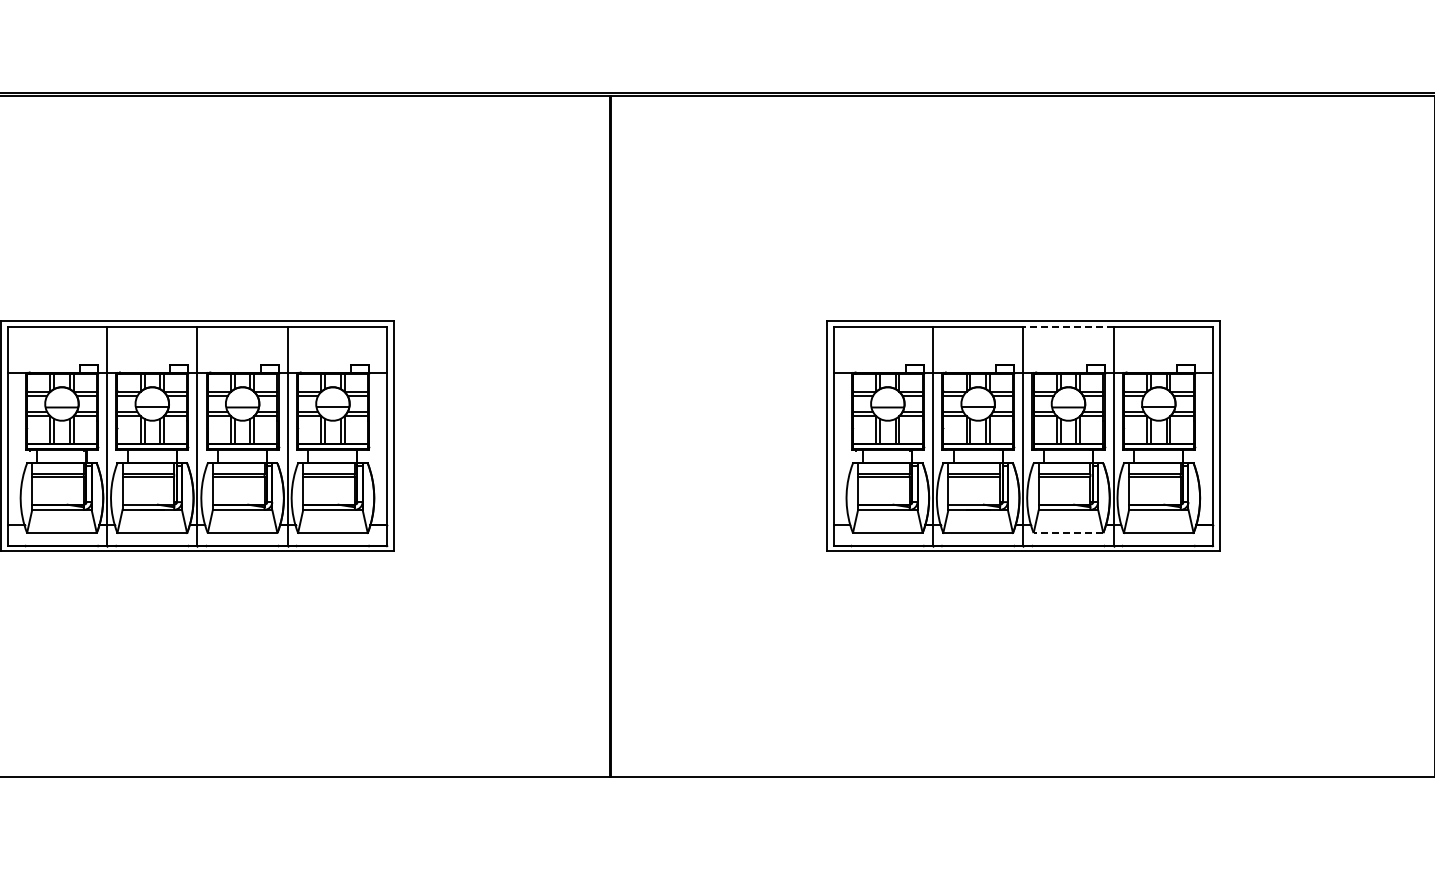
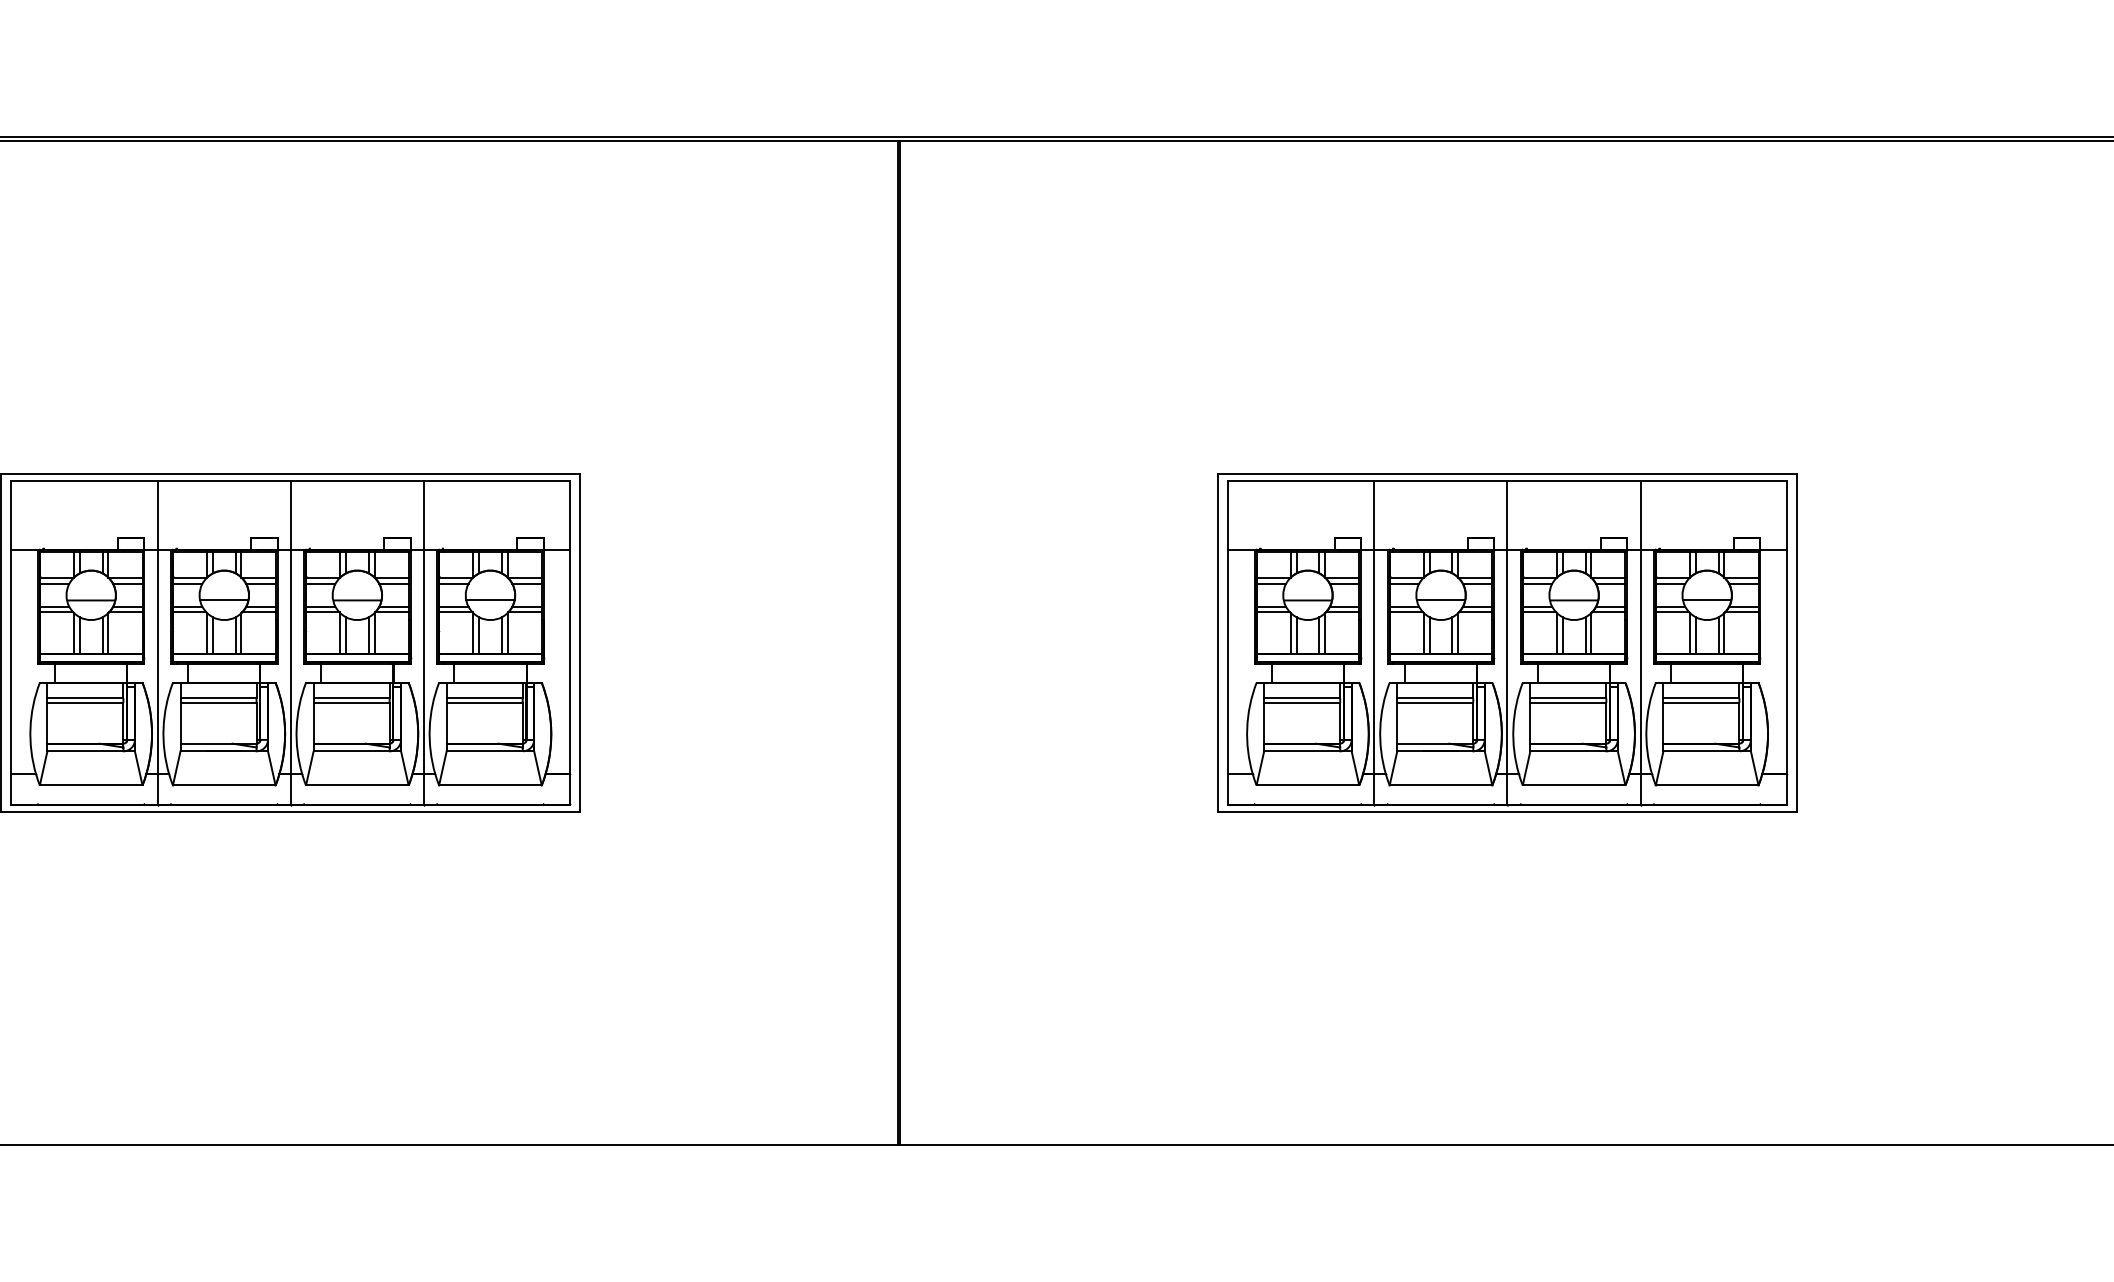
line: (1067, 326) -> (1572, 481), dashed -> solid
line: (1068, 533) -> (1574, 786), dashed -> solid

